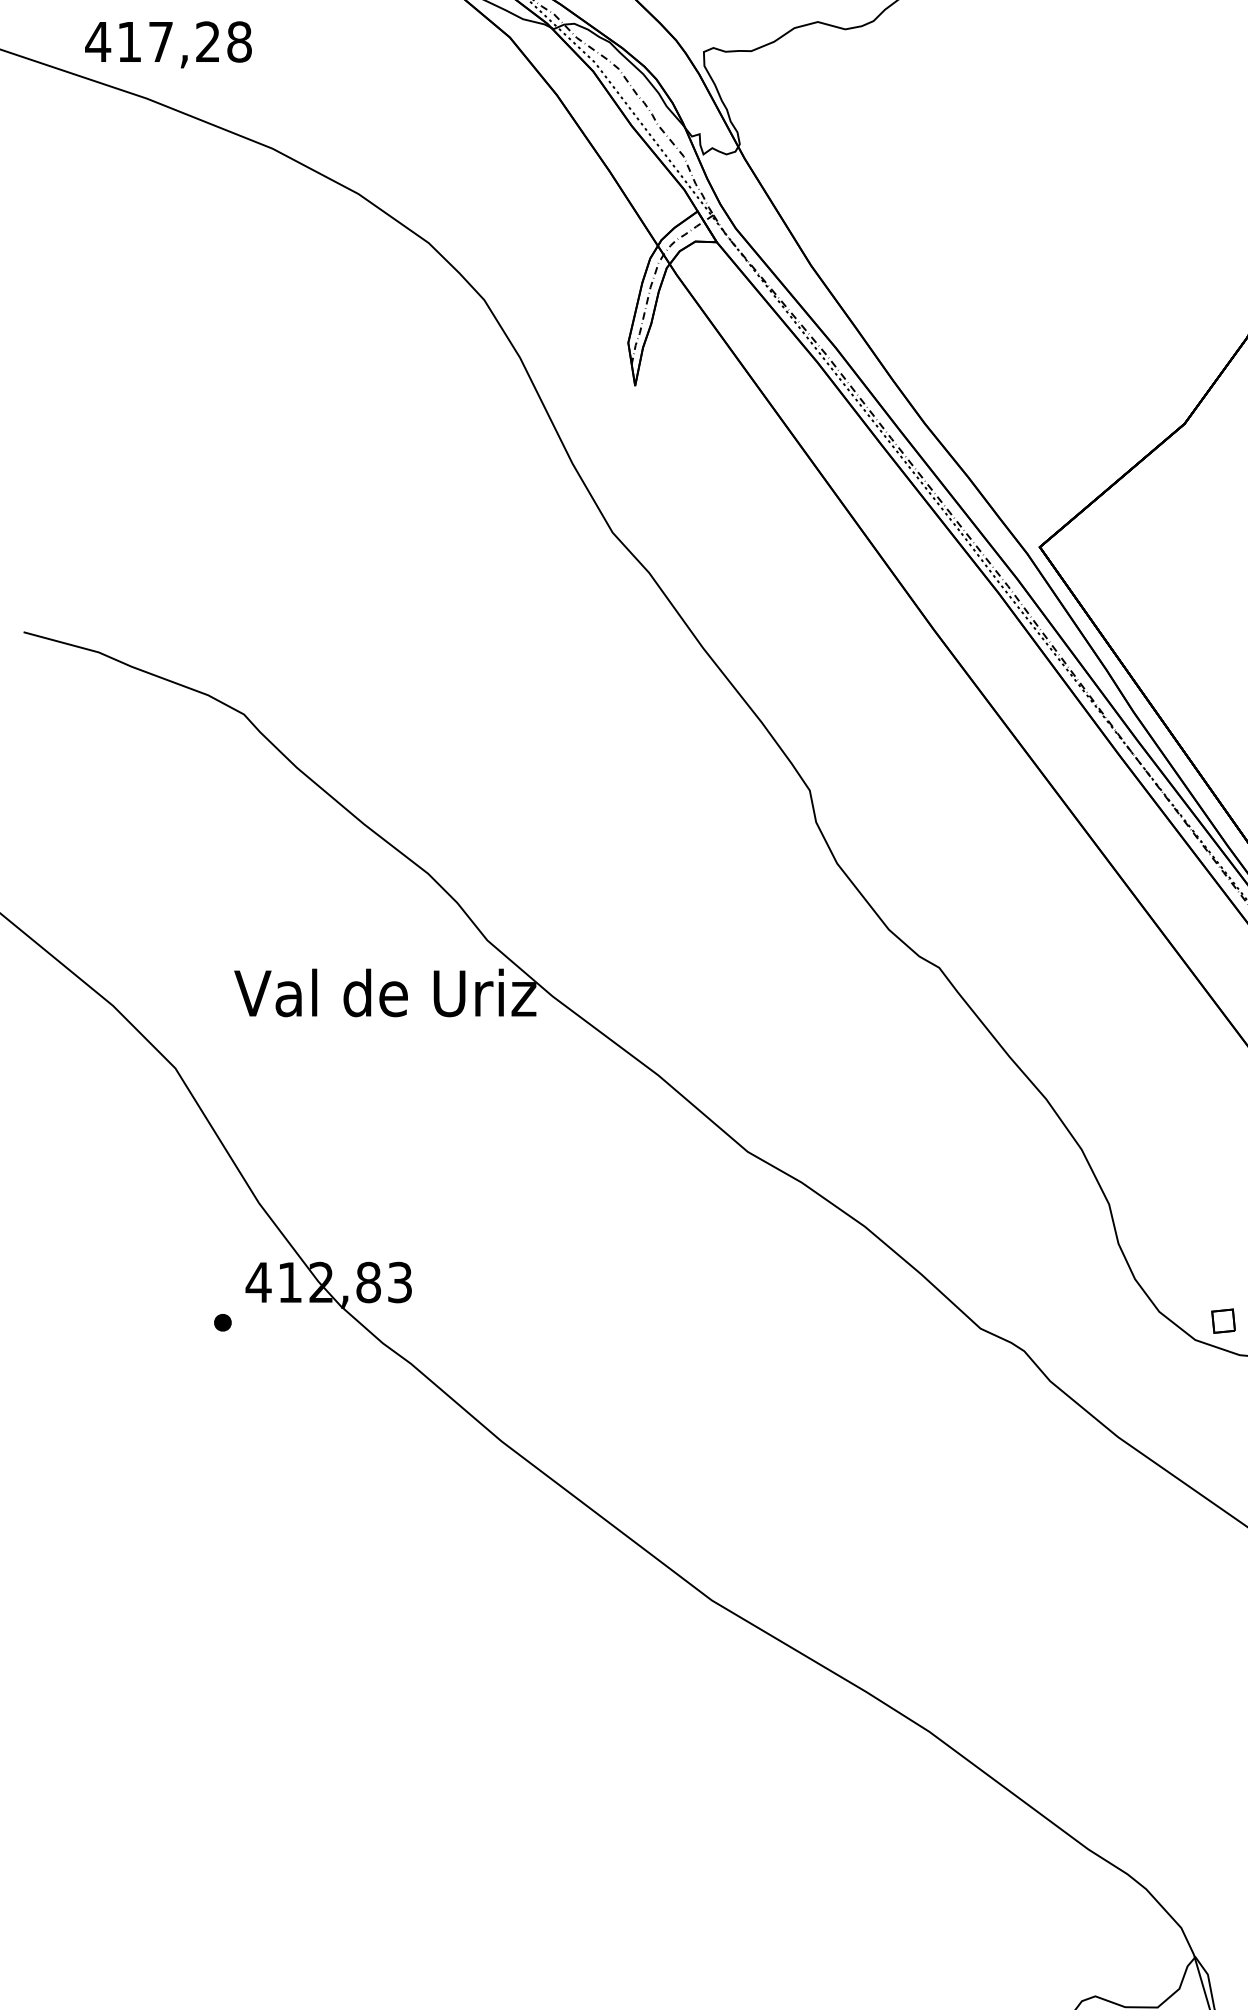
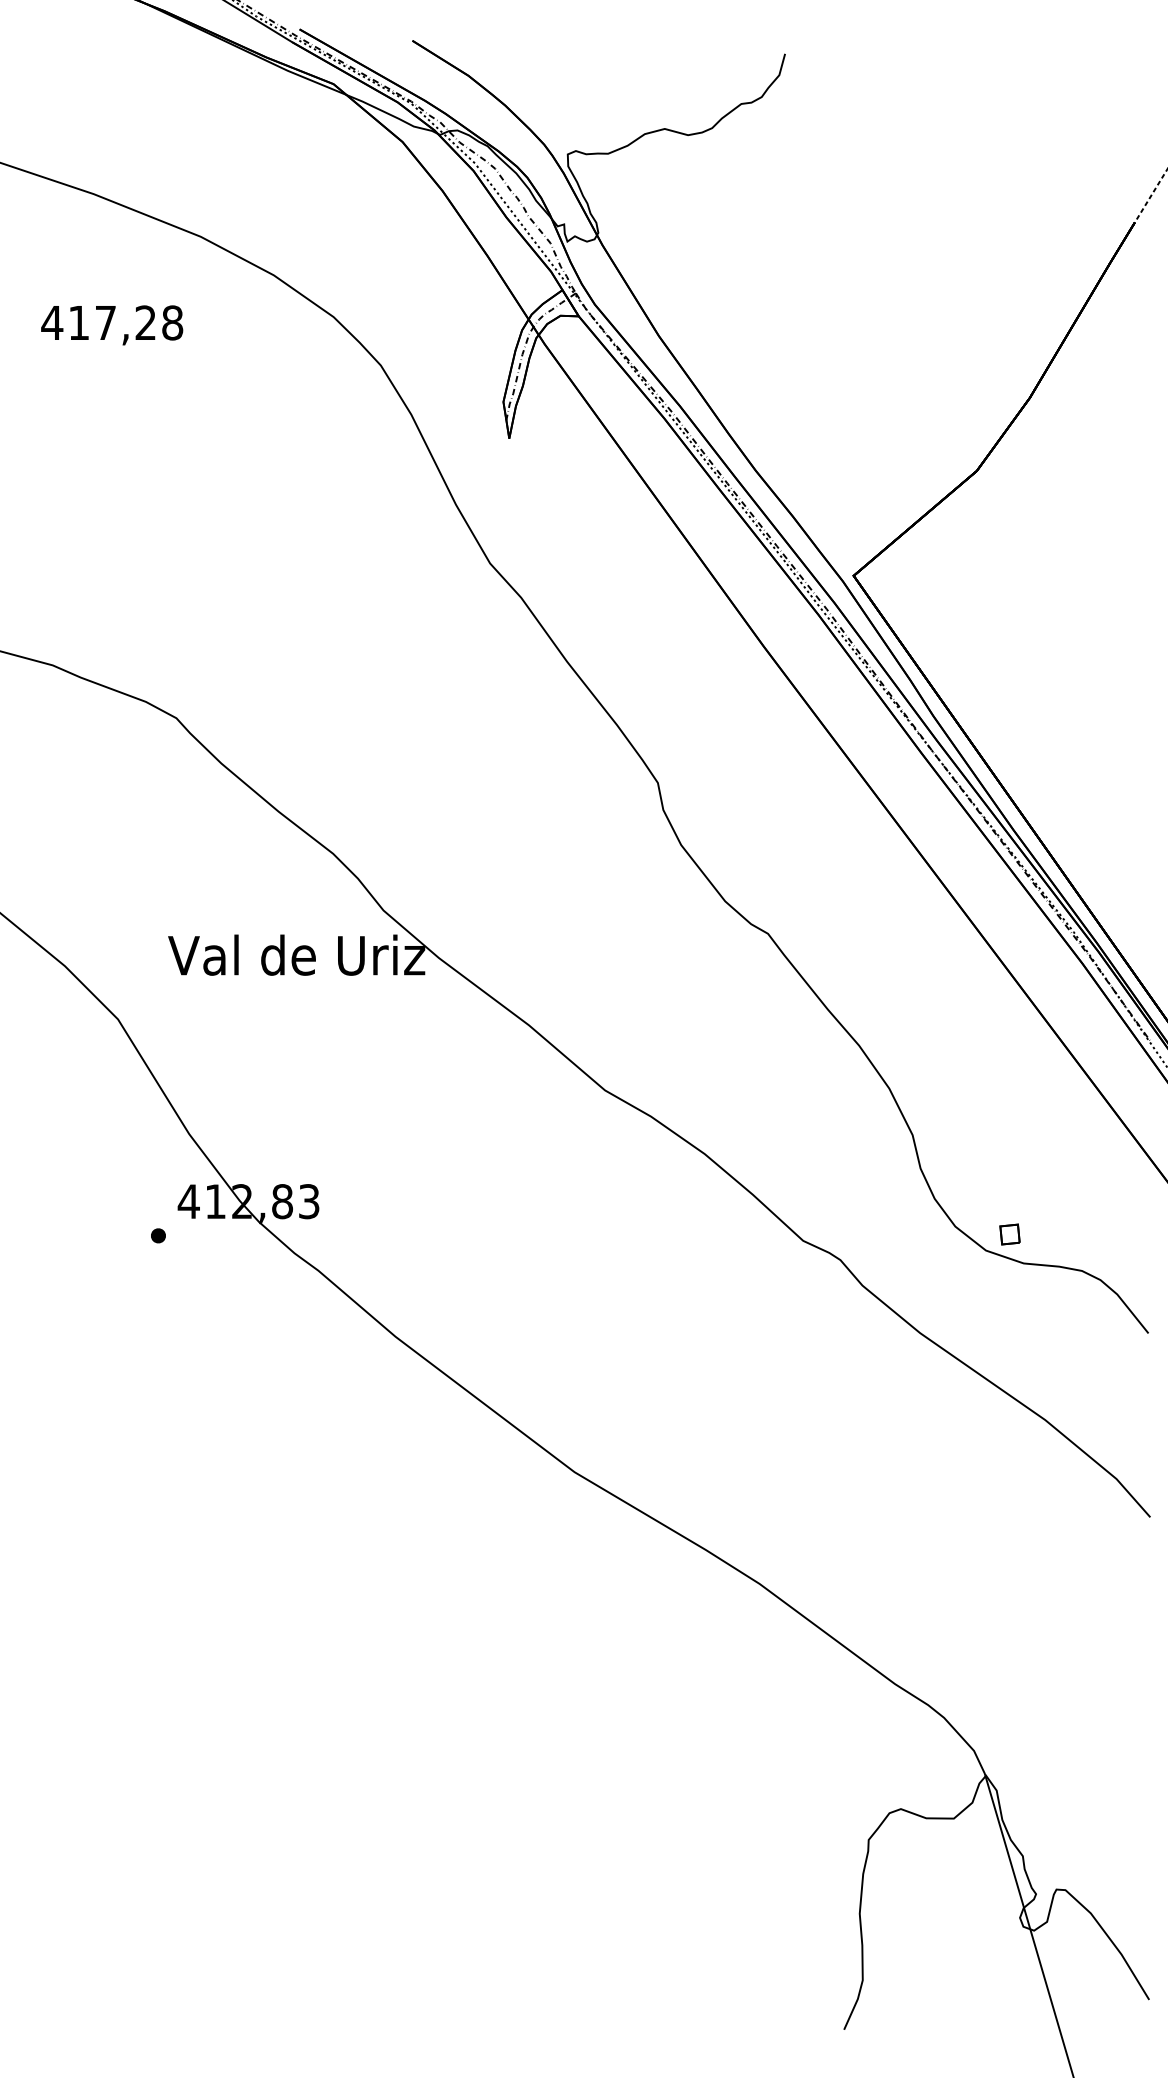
text: (168, 44) -> (112, 325), moved

